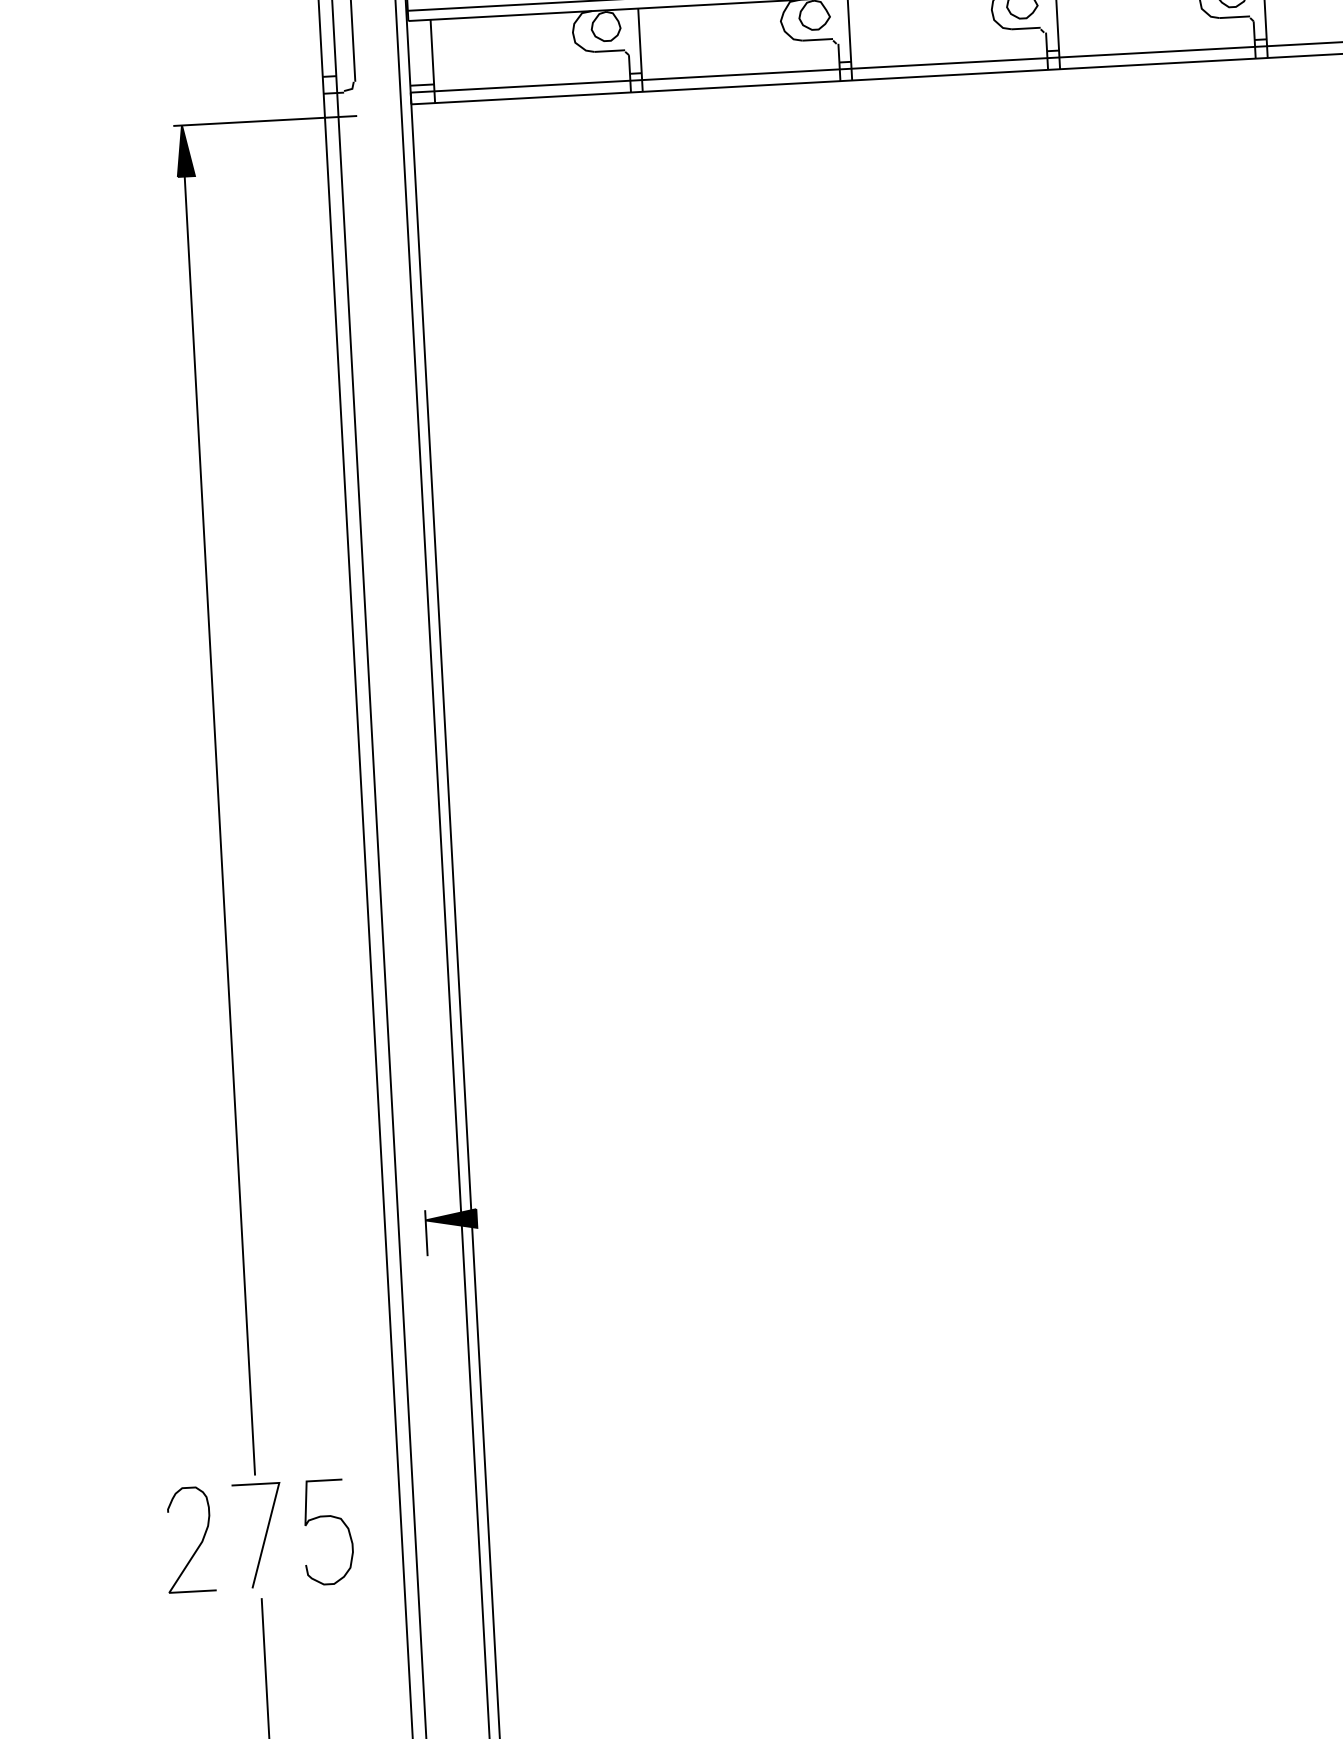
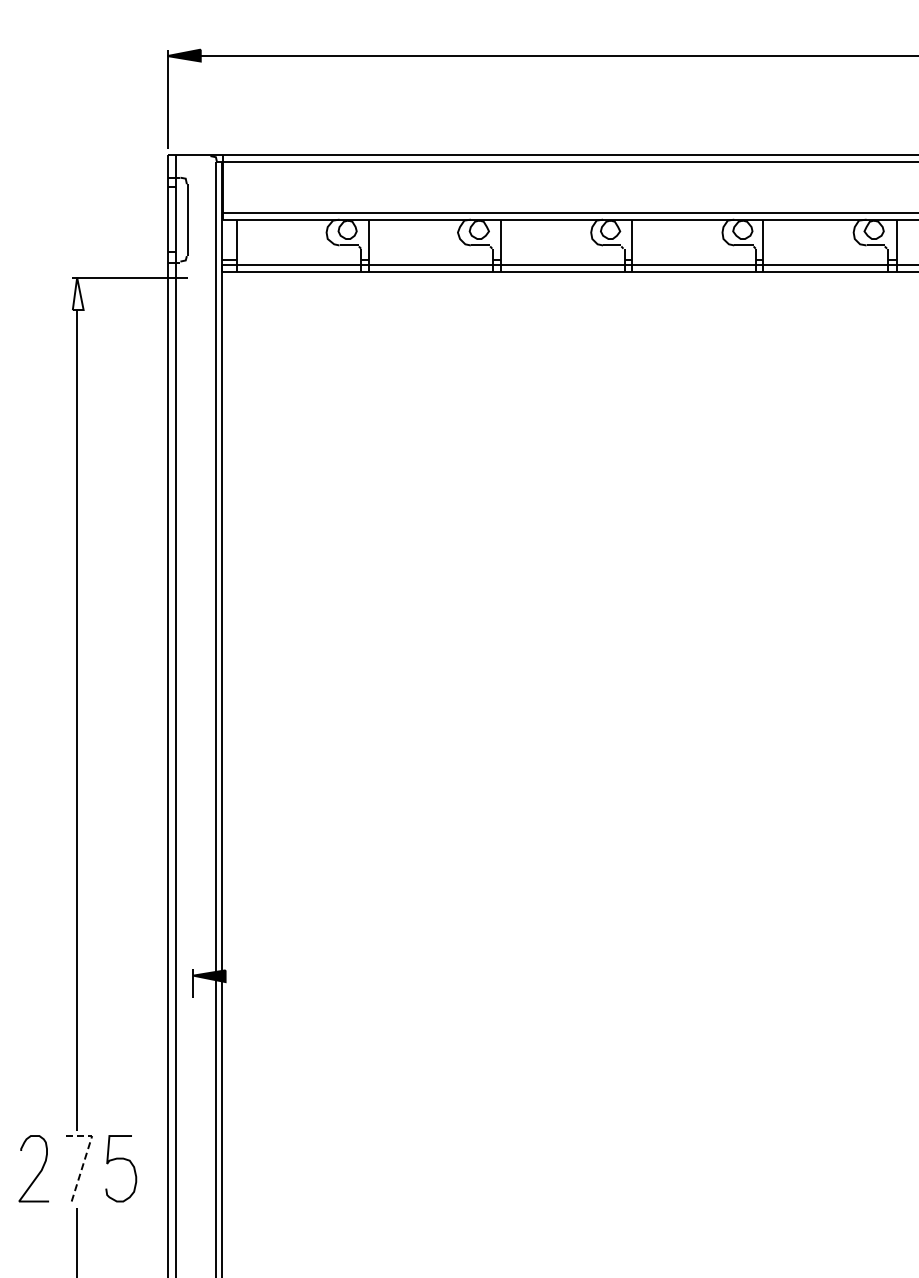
fill: (183, 150) -> (77, 293), removed
line: (271, 1511) -> (86, 1153), solid -> dashed

